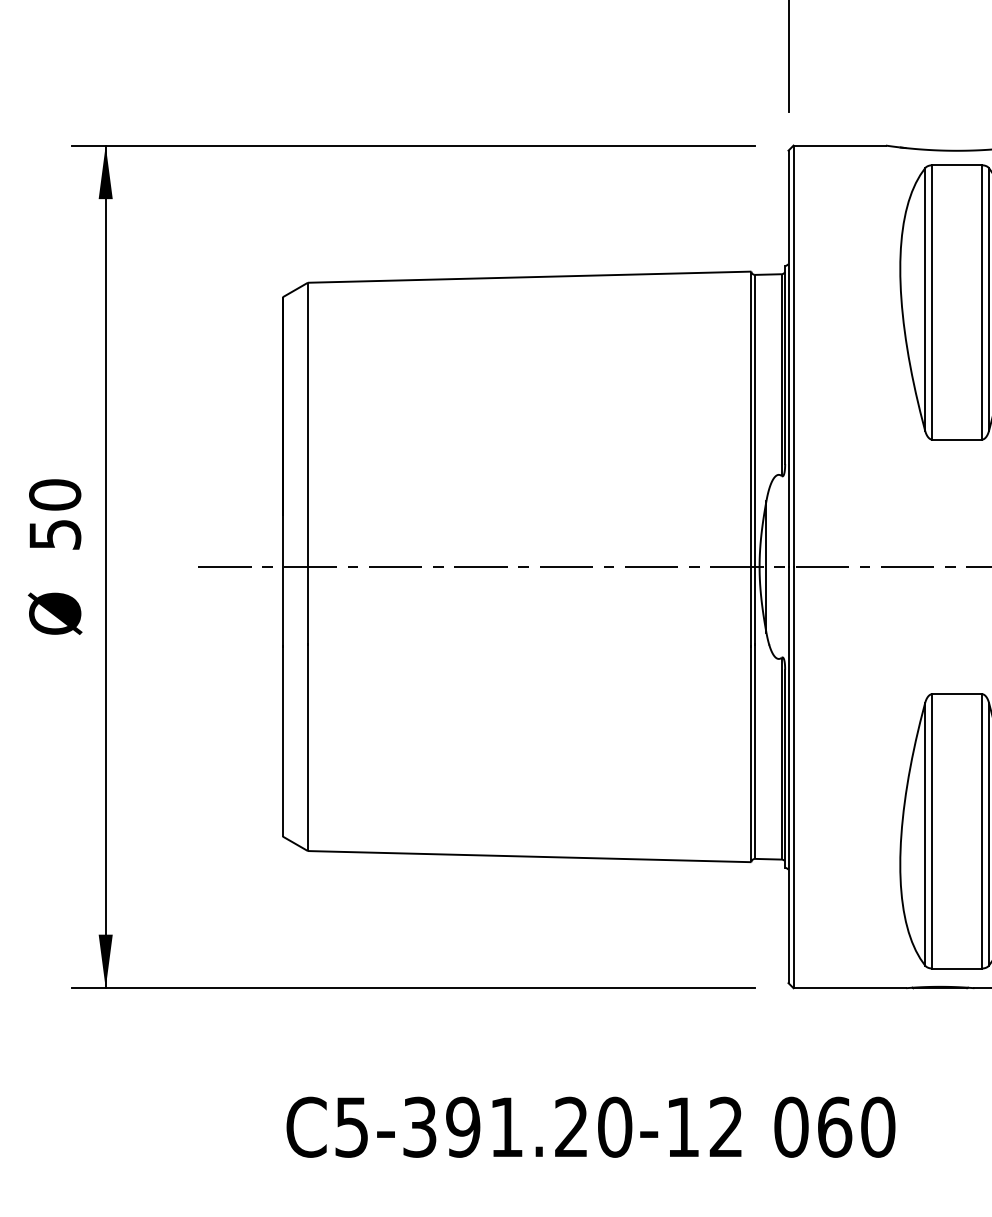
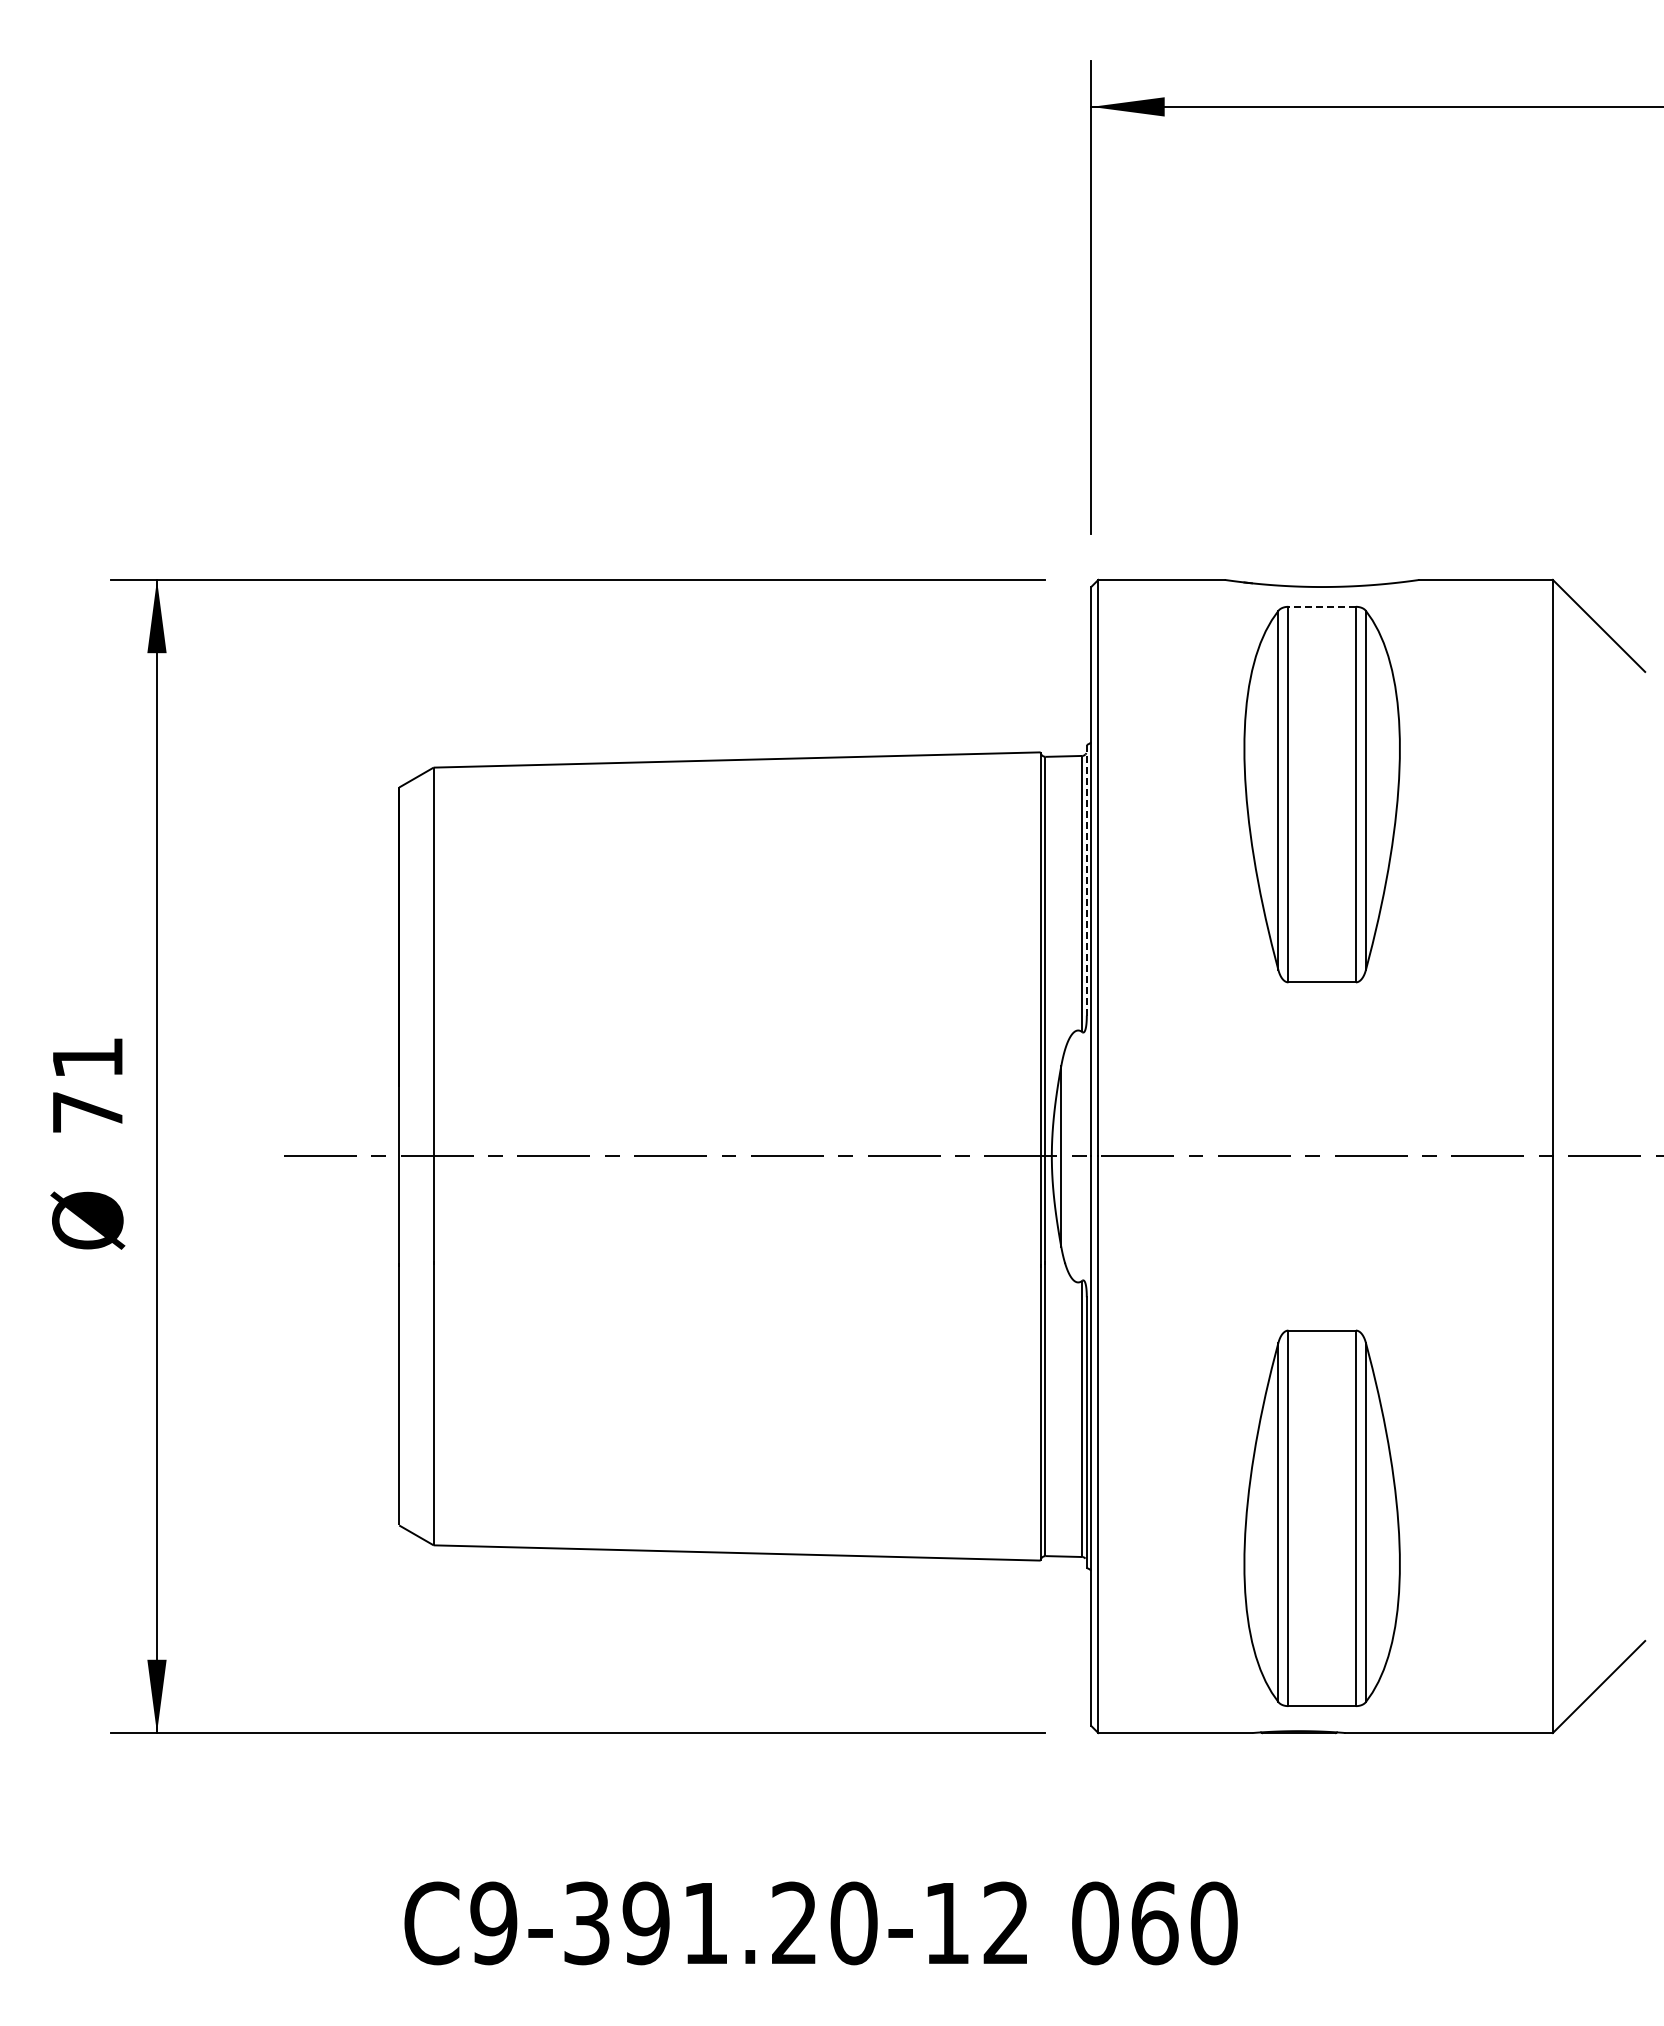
line: (957, 165) -> (1322, 606), solid -> dashed
line: (784, 364) -> (1086, 879), solid -> dashed
text: (54, 514) -> (87, 1084), 50 -> 71
text: (351, 1127) -> (493, 1923), C5-391.20-12 -> C9-391.20-12

